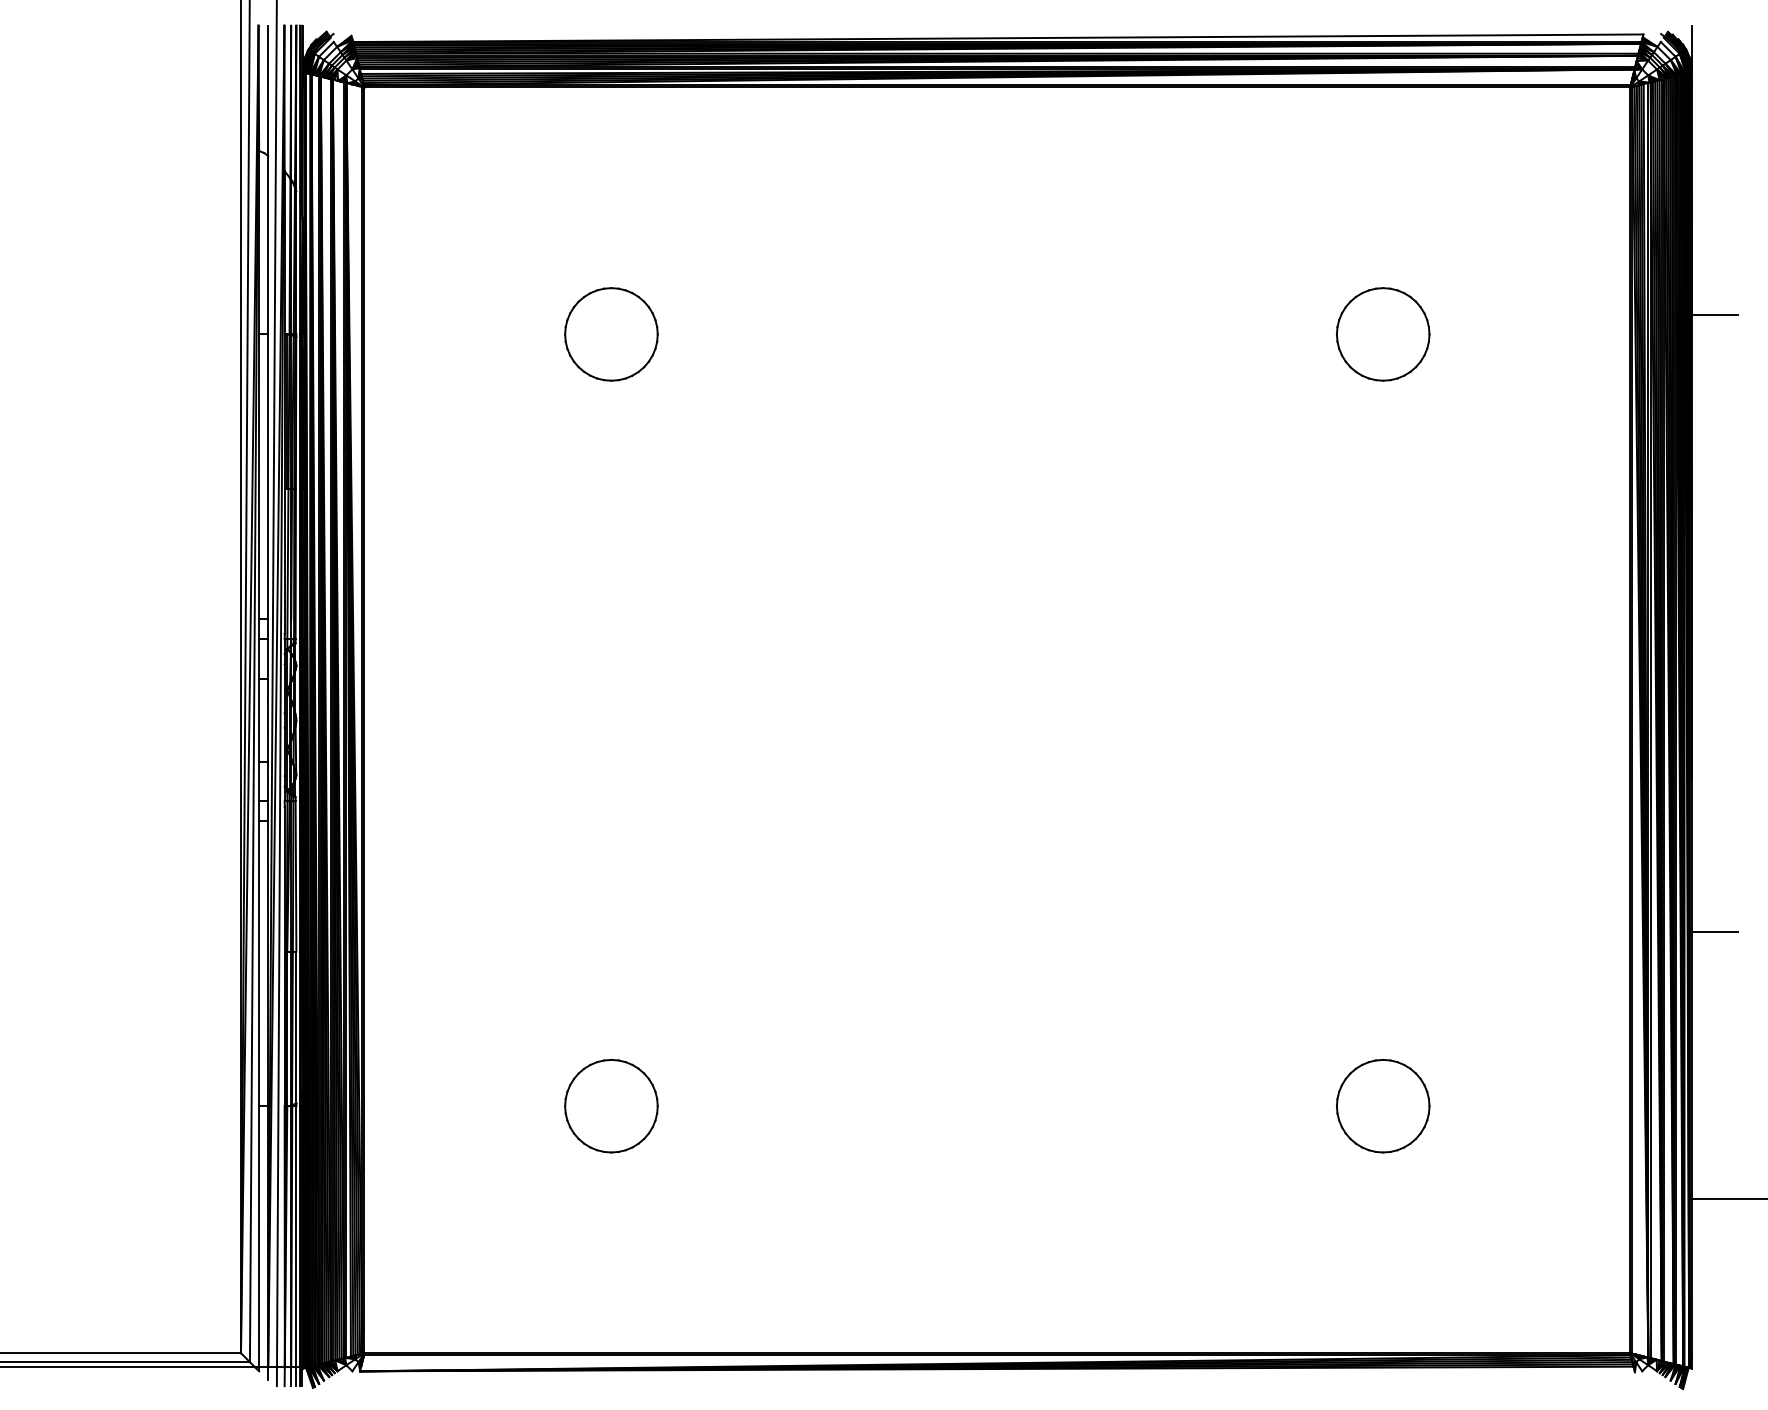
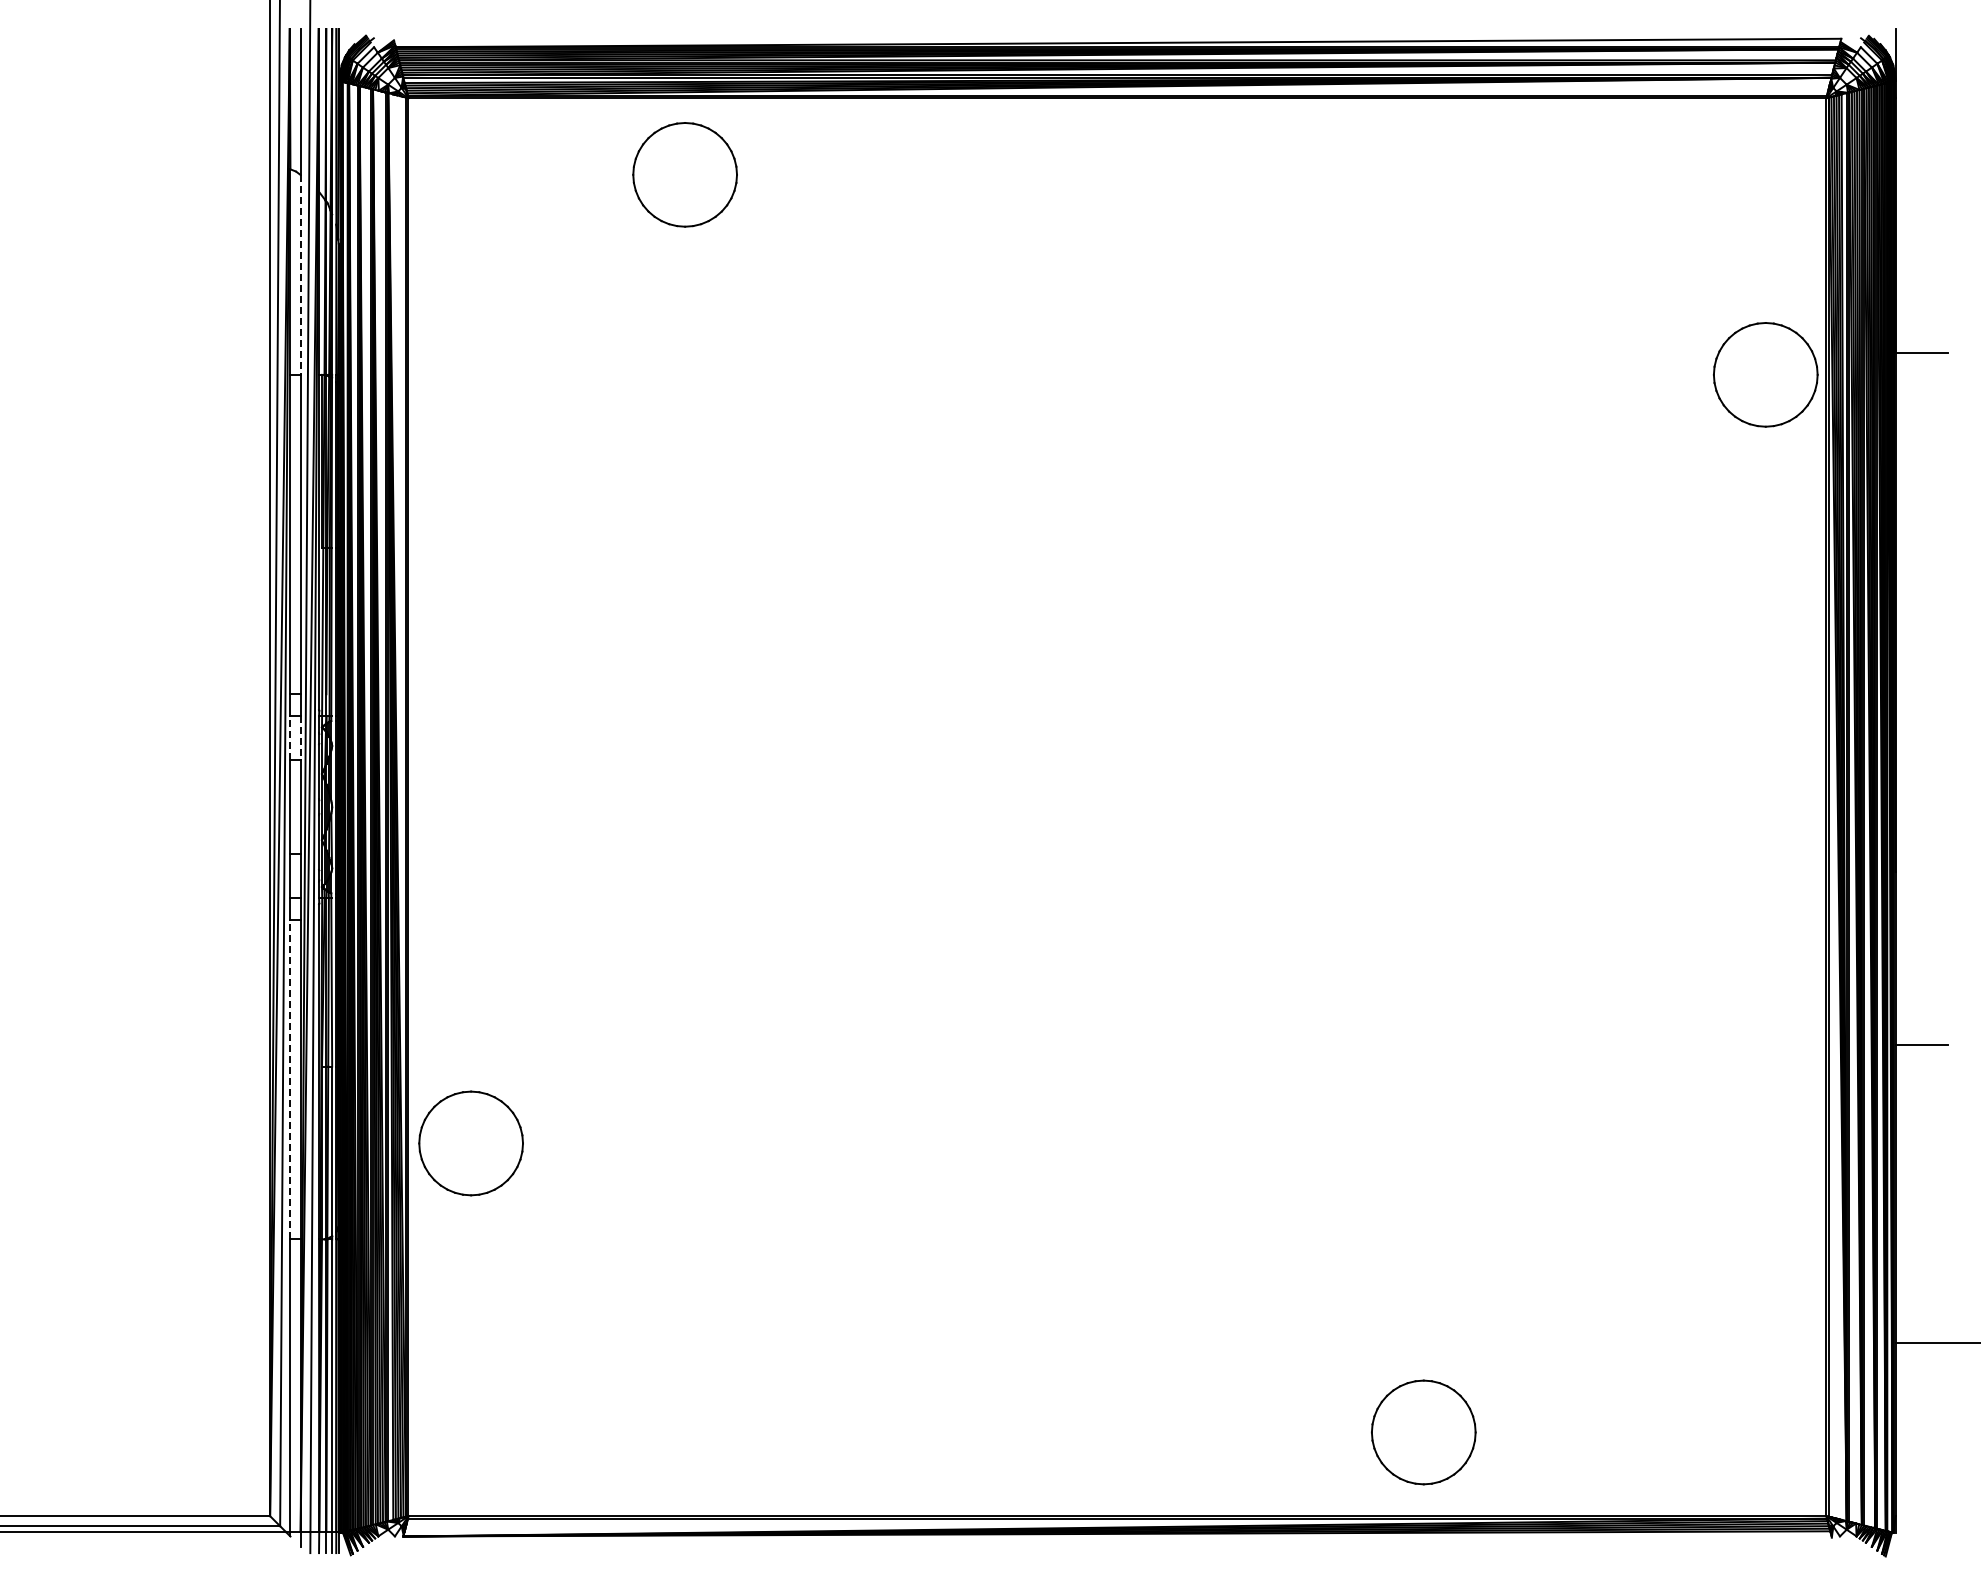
line: (268, 244) -> (300, 274), solid -> dashed
part: (610, 334) -> (684, 174), moved
part: (1382, 334) -> (1765, 374), moved
line: (259, 658) -> (290, 737), solid -> dashed
line: (268, 659) -> (300, 738), solid -> dashed
line: (259, 963) -> (290, 1079), solid -> dashed
part: (610, 1106) -> (470, 1143), moved
part: (1382, 1106) -> (1423, 1432), moved

